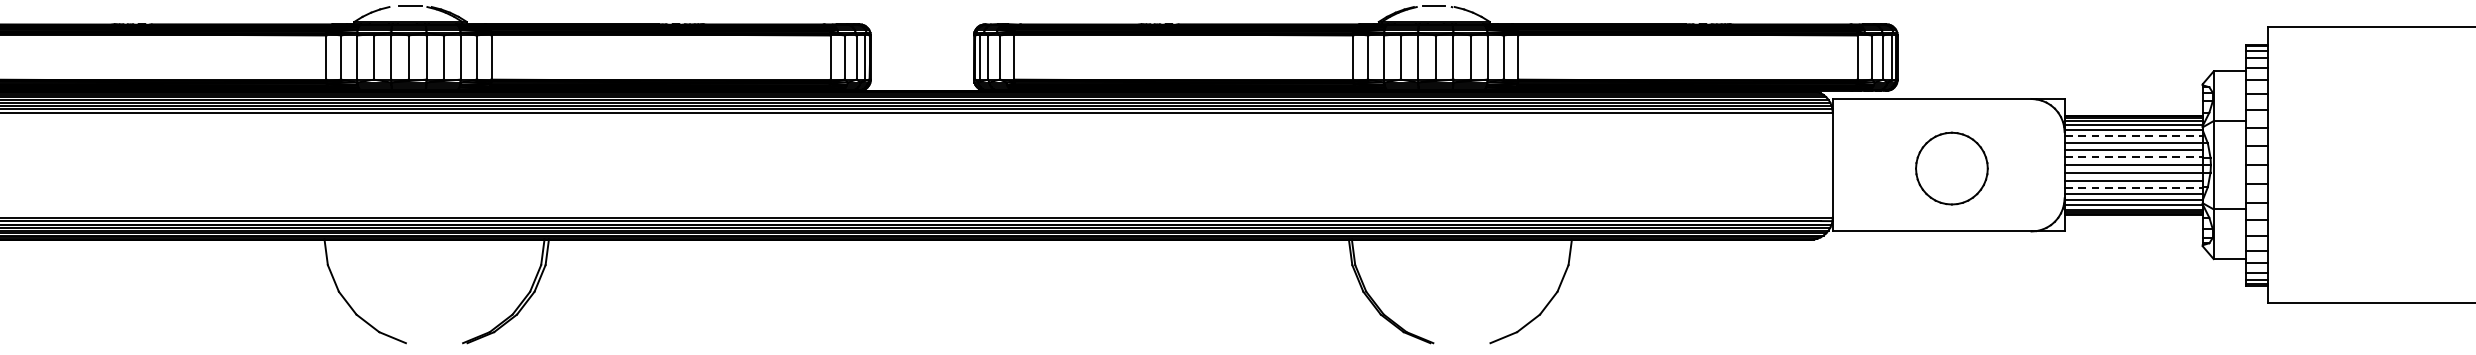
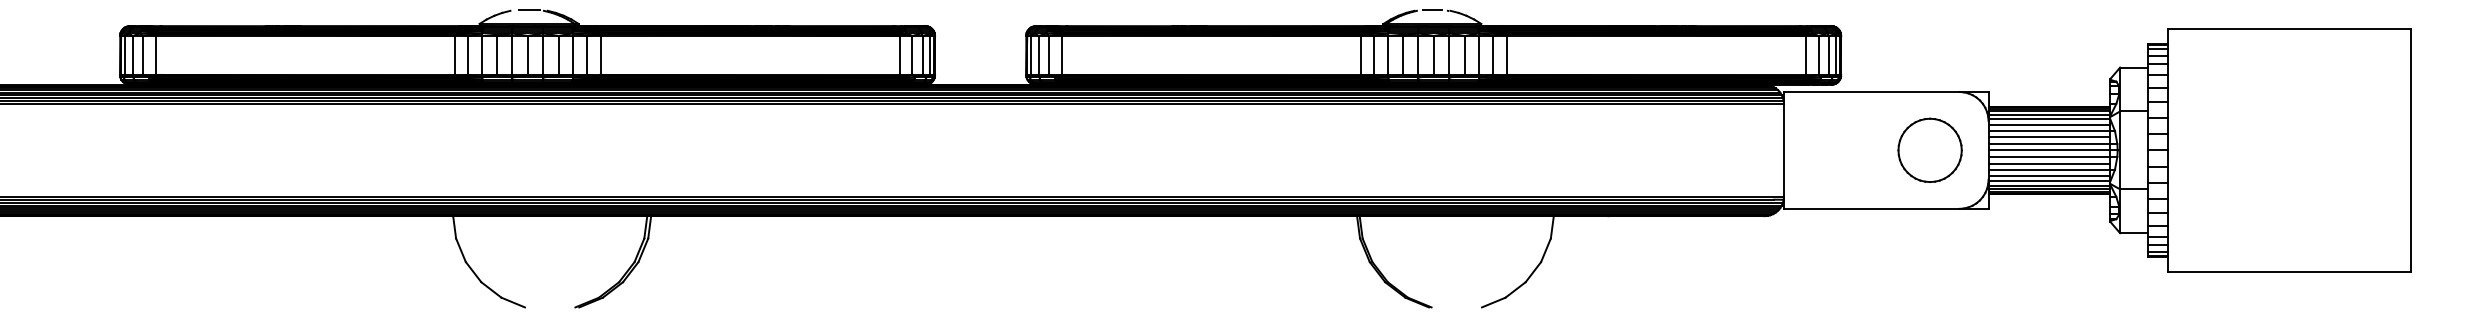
line: (2133, 135) -> (2049, 124), dashed -> solid
line: (2133, 157) -> (2049, 143), dashed -> solid
part: (1951, 167) -> (1929, 149), moved
line: (2133, 187) -> (2049, 170), dashed -> solid

